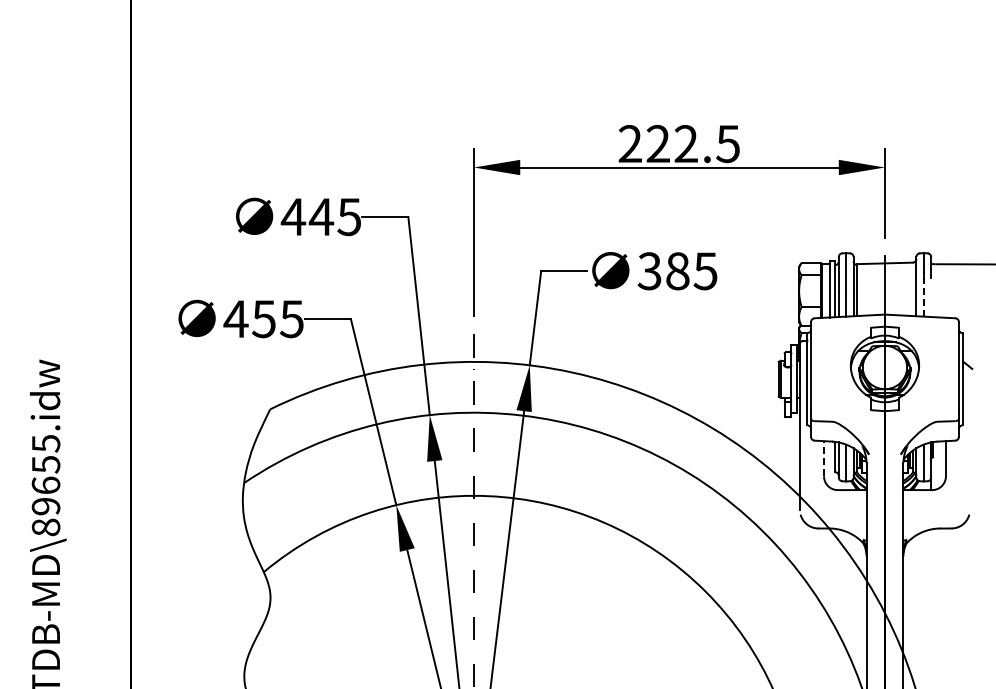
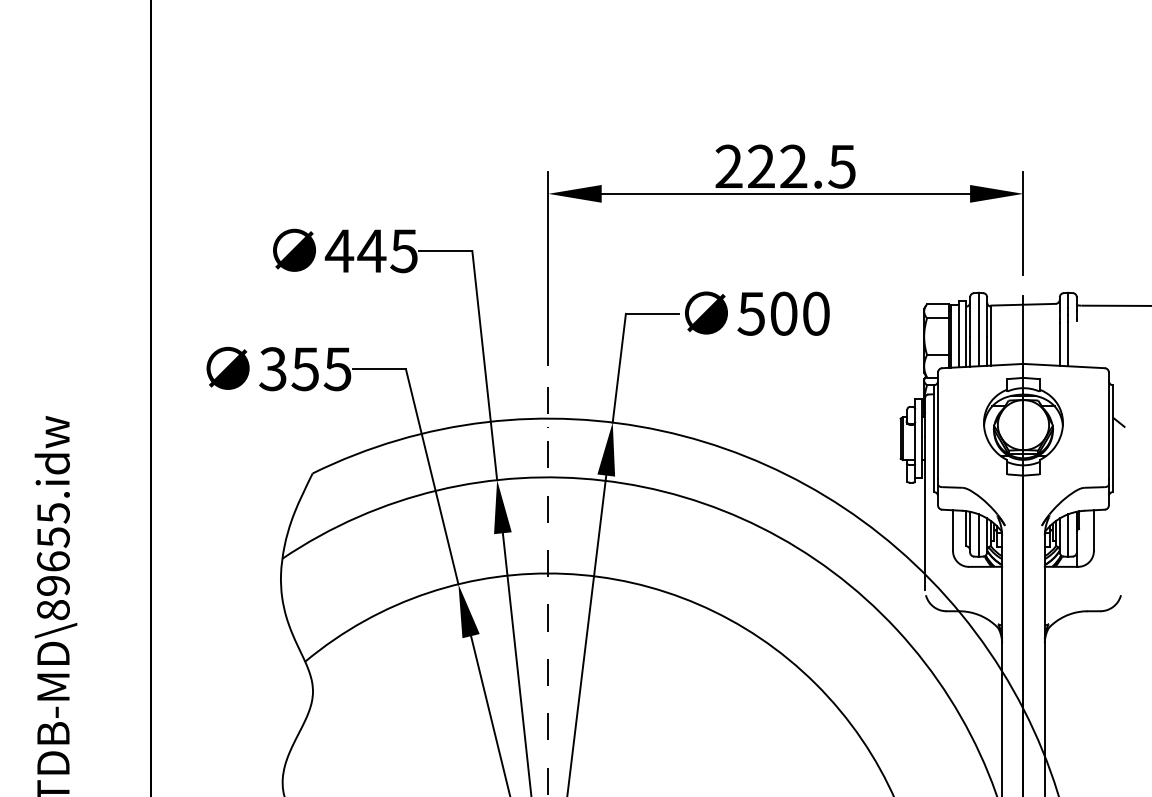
text: (677, 271) -> (783, 314), 385 -> 500
line: (923, 297) -> (1068, 344), dashed -> solid
text: (235, 319) -> (272, 369), 455 -> 355
line: (824, 458) -> (953, 530), dashed -> solid

